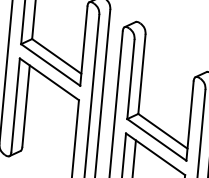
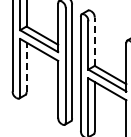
line: (141, 73) -> (94, 41), solid -> dashed
line: (25, 106) -> (26, 67), solid -> dashed

